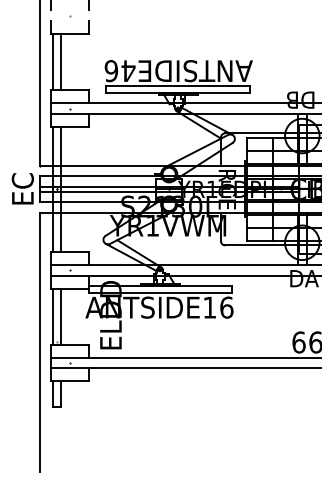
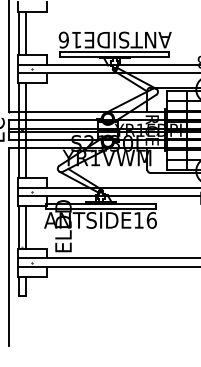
text: (128, 70) -> (76, 39), ANTSIDE46 -> ANTSIDE16

